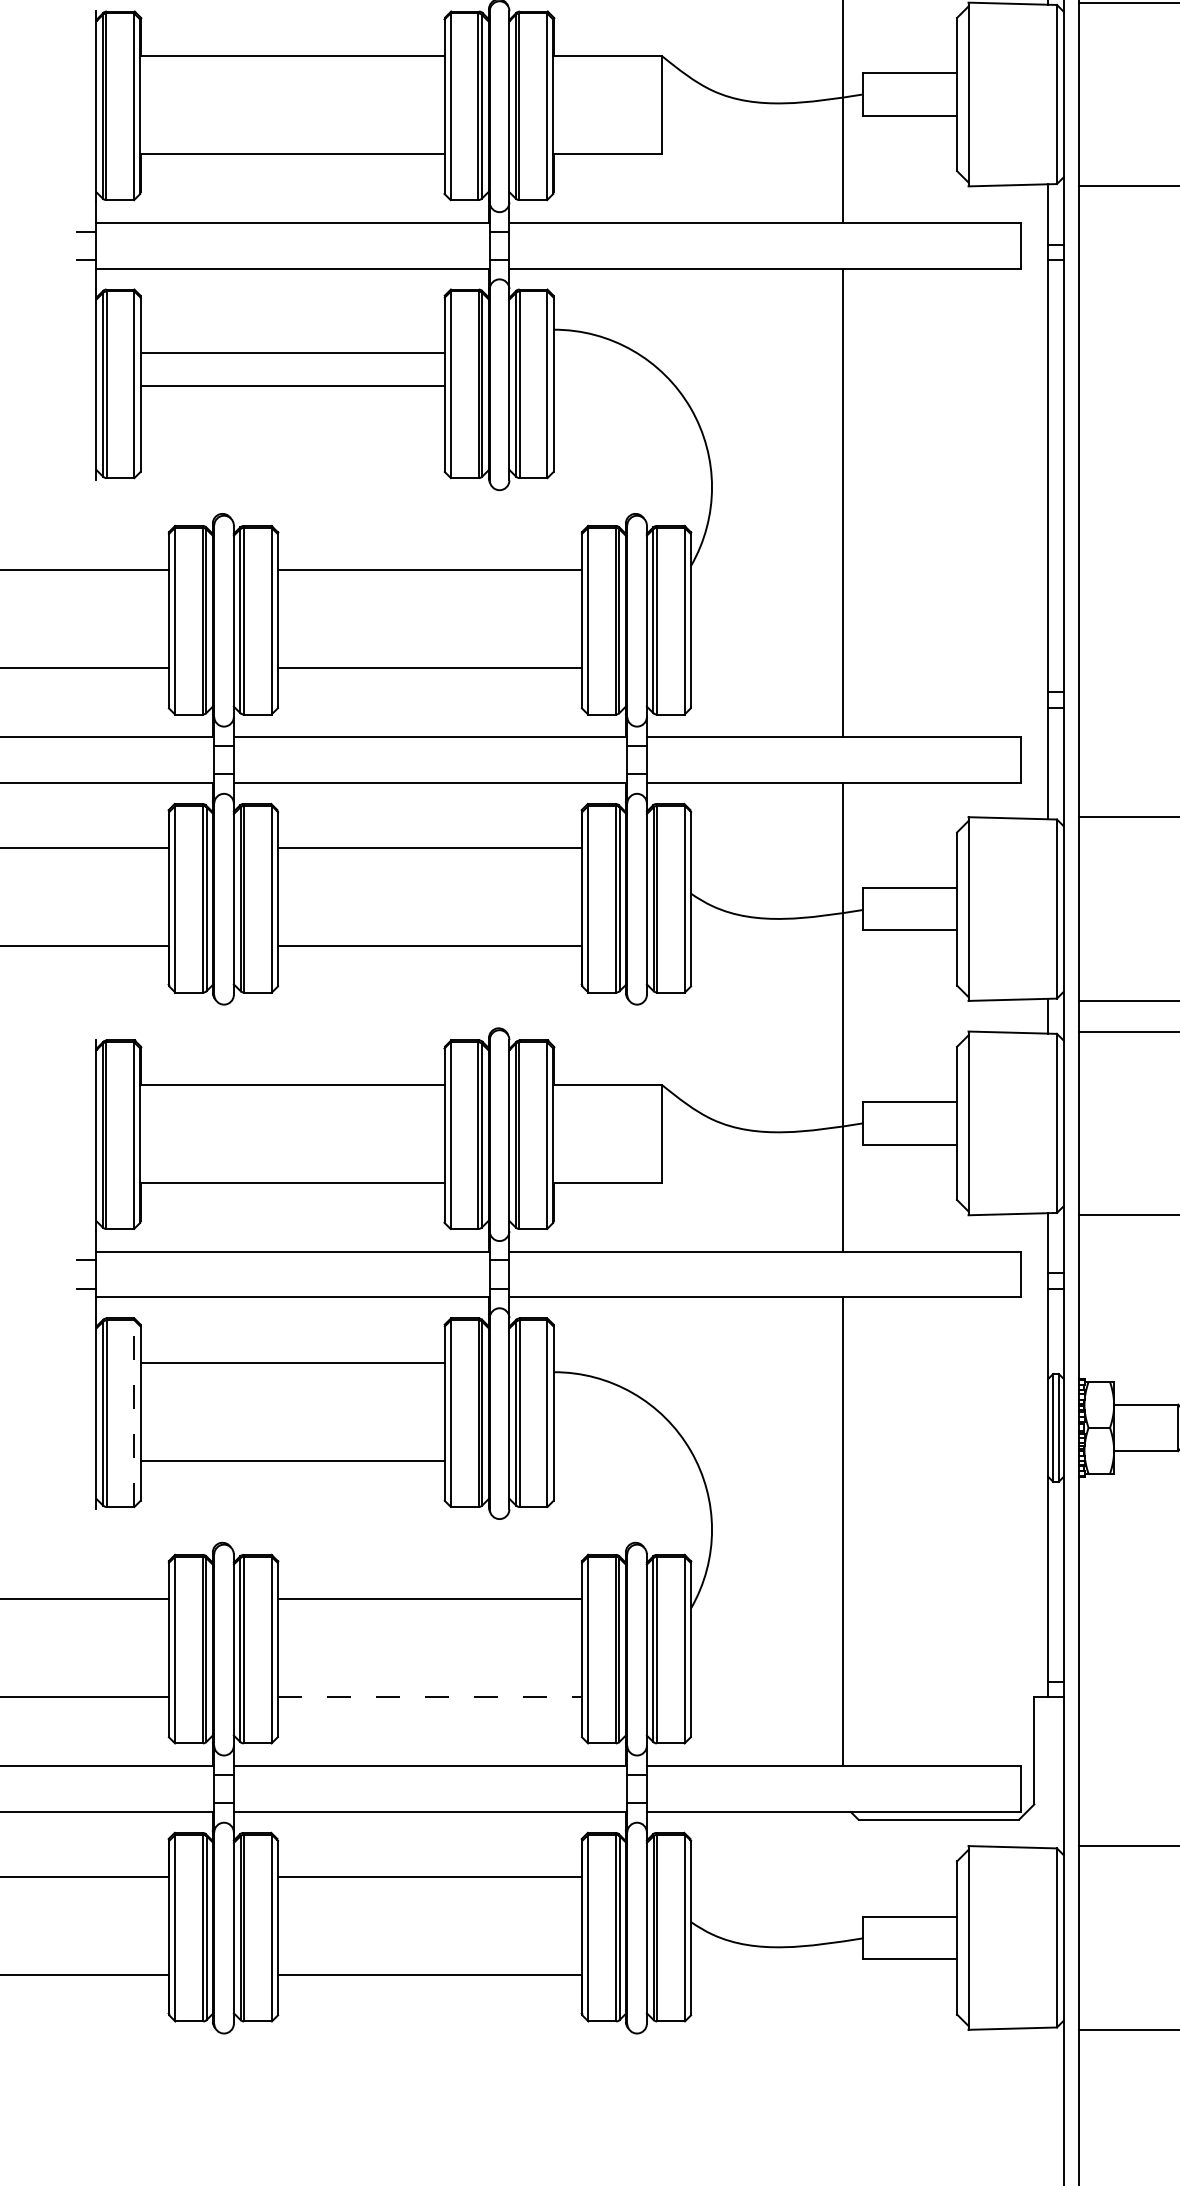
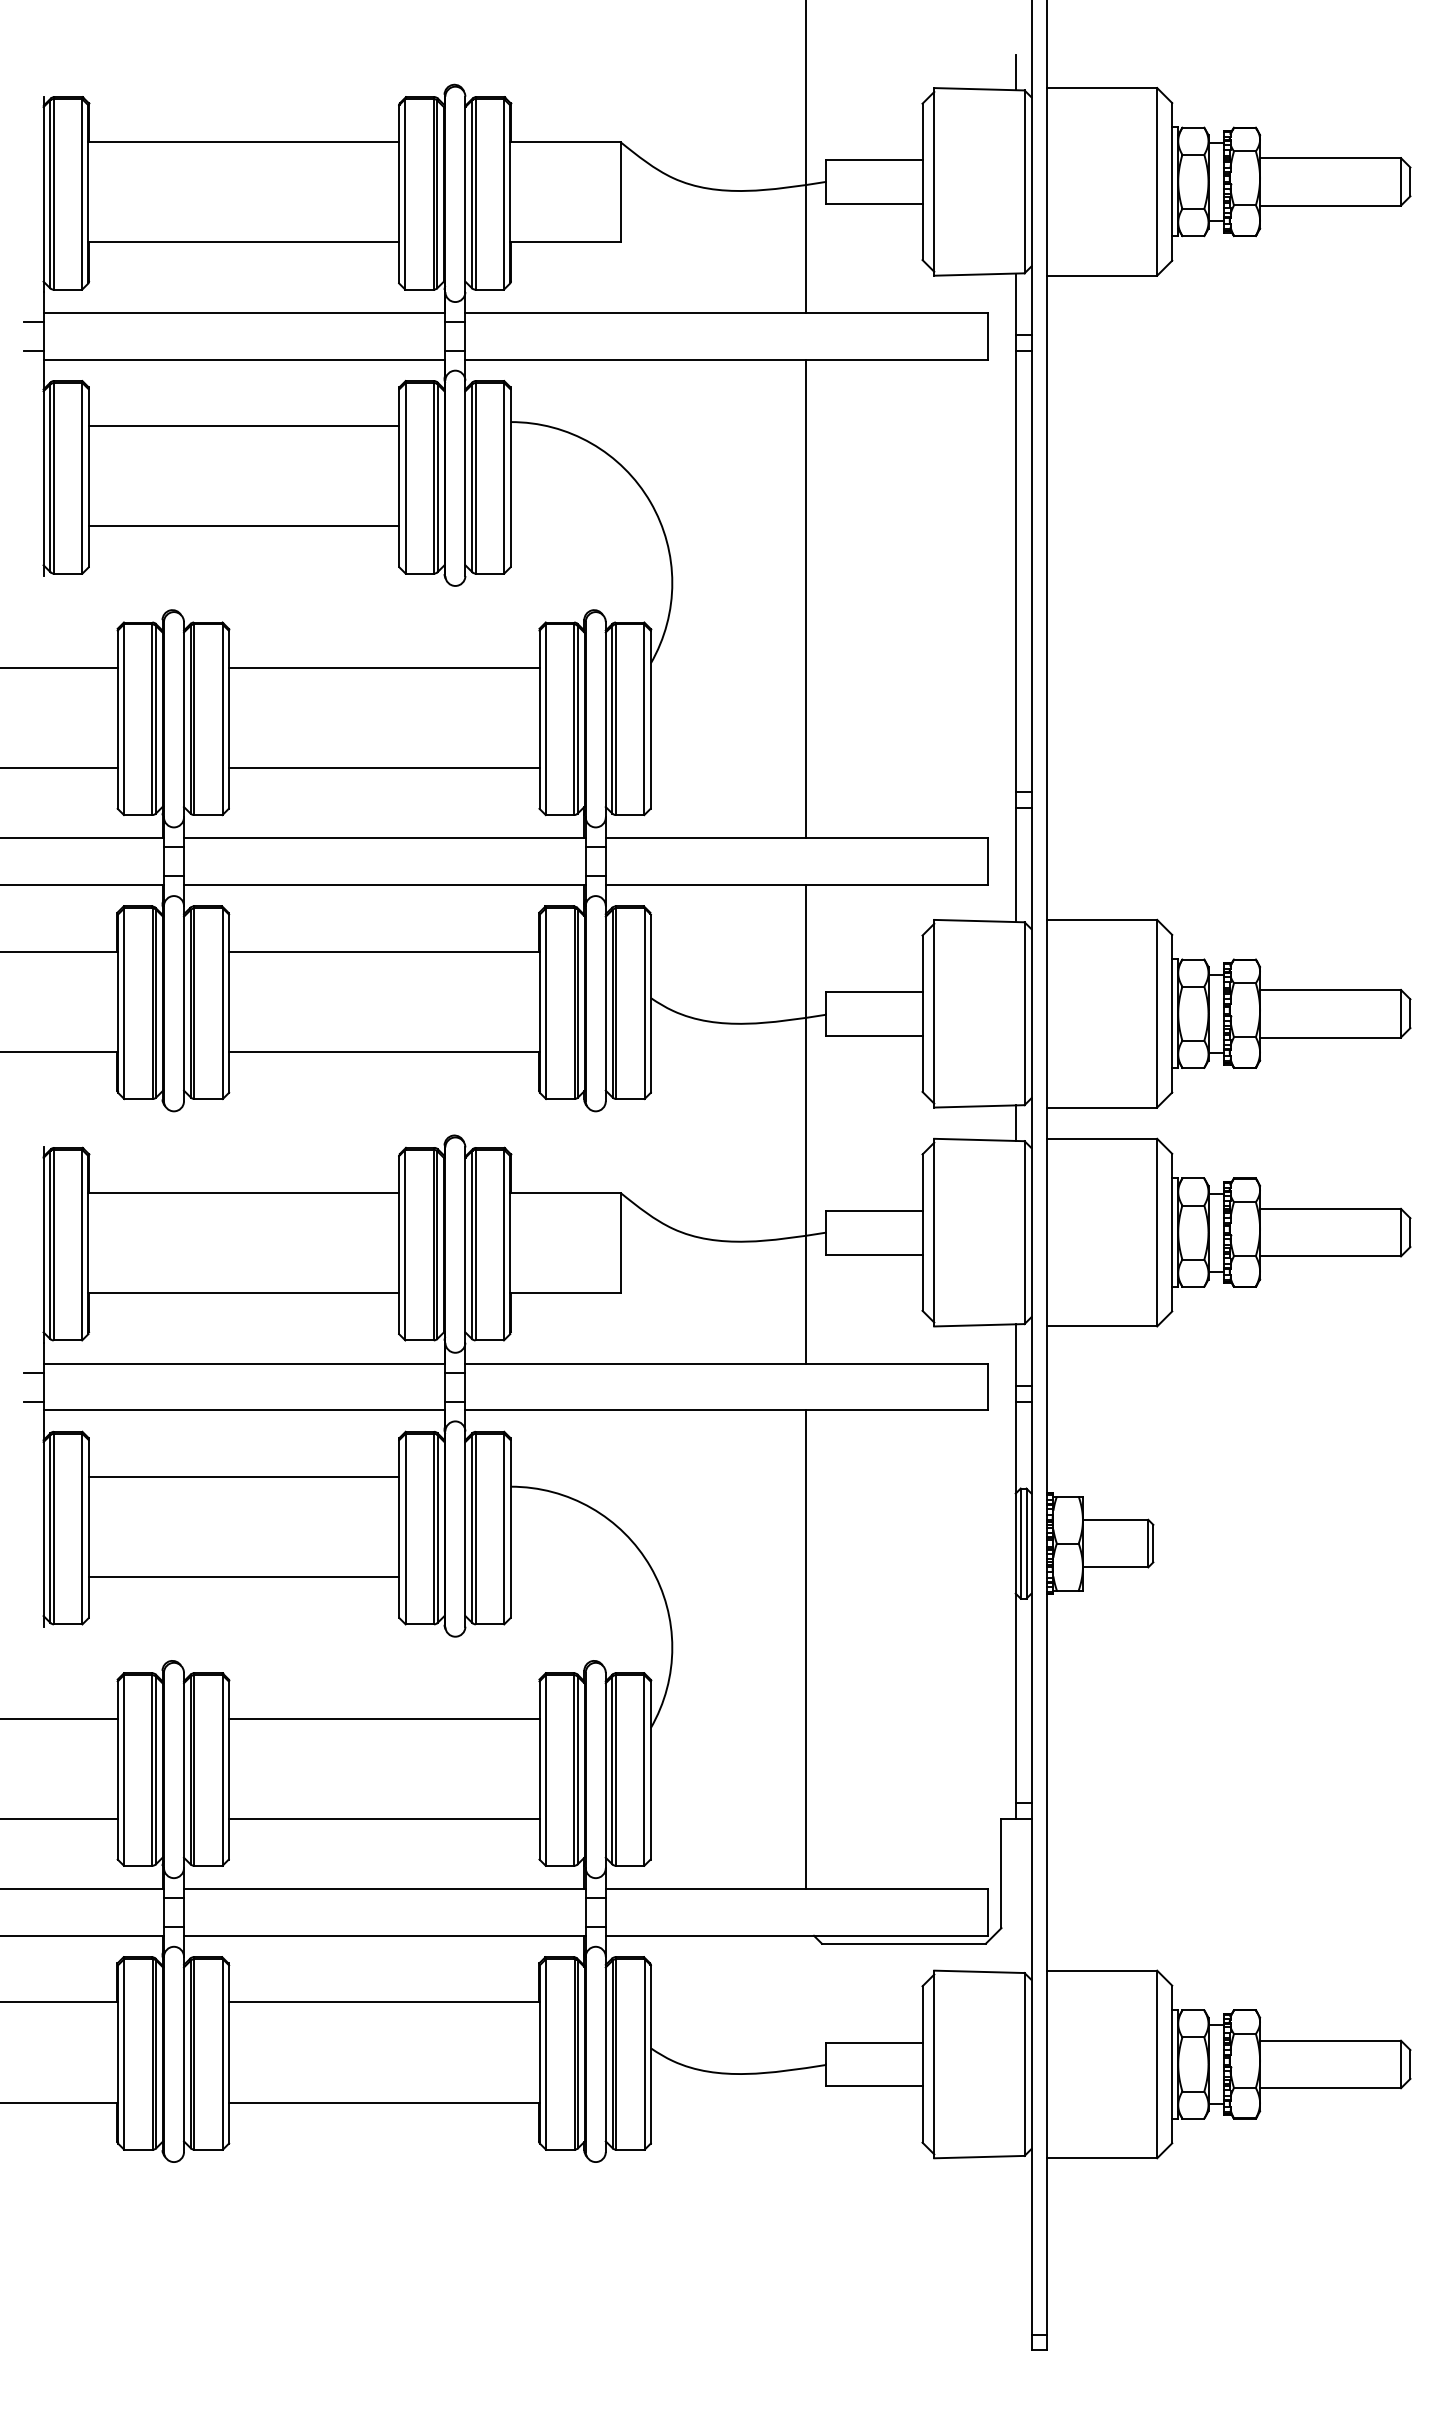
line: (292, 352) -> (243, 526), moved
line: (292, 385) -> (243, 426), moved
line: (134, 1413) -> (82, 1528), dashed -> solid
line: (430, 1697) -> (384, 1818), dashed -> solid

